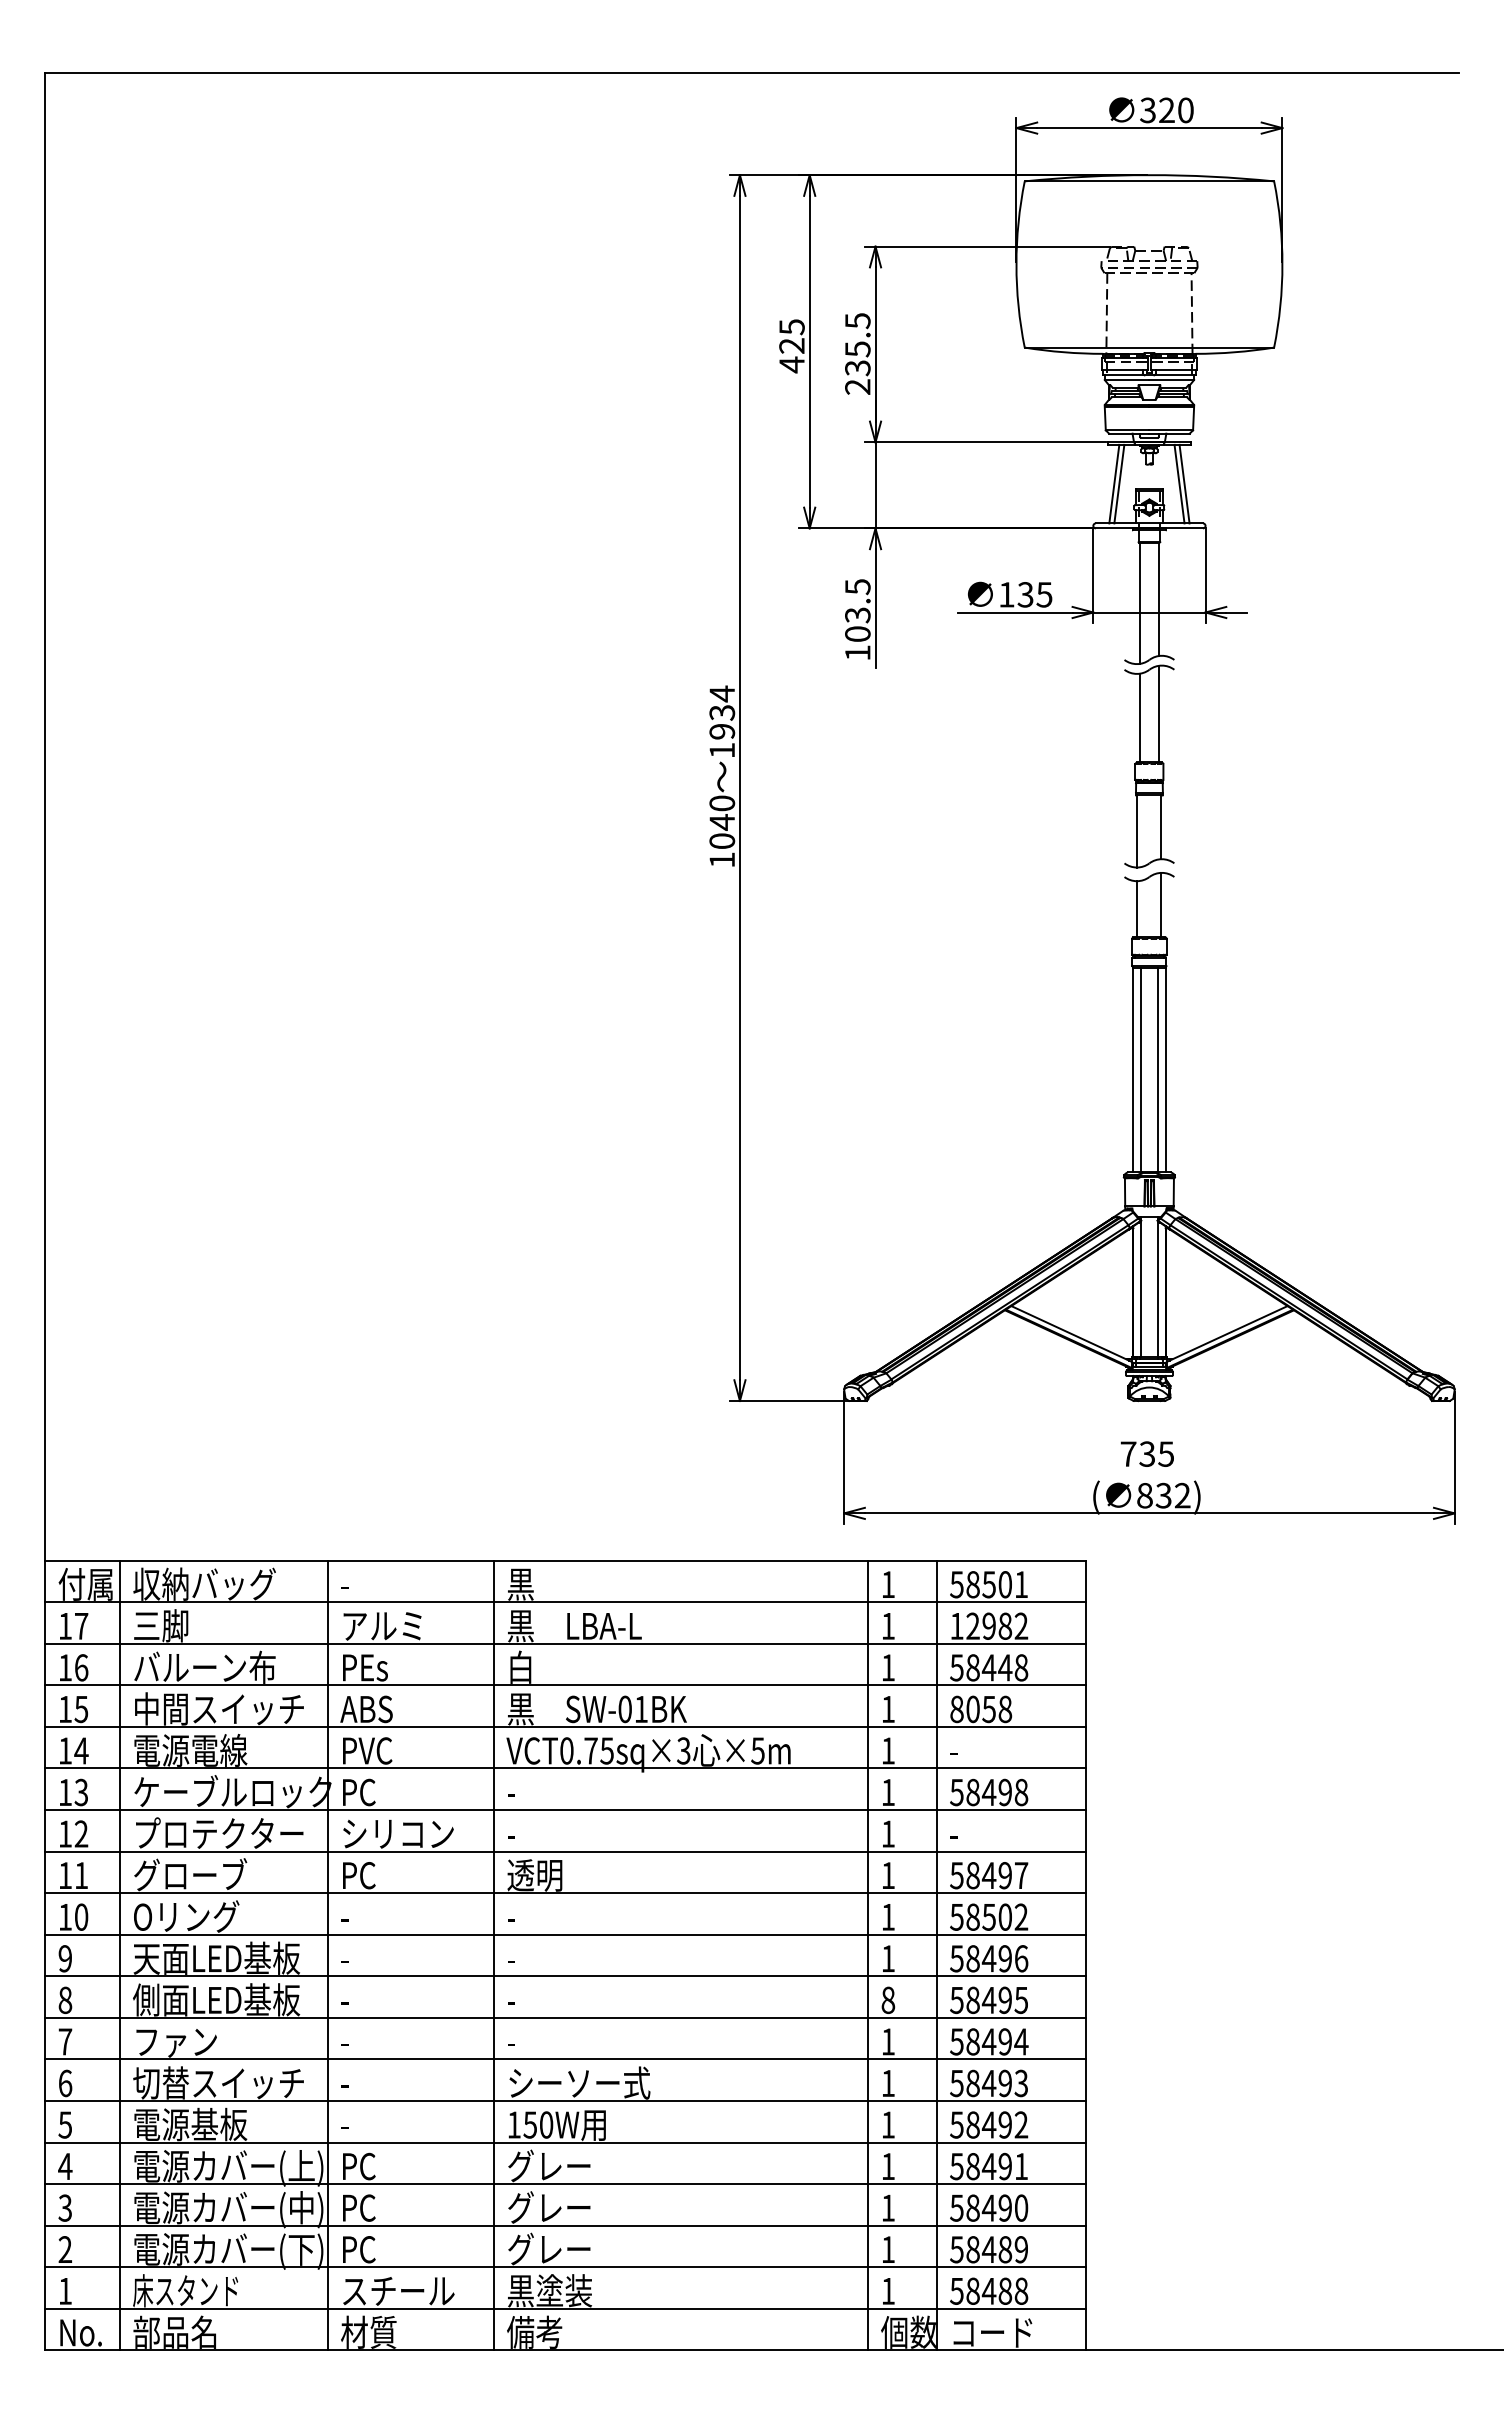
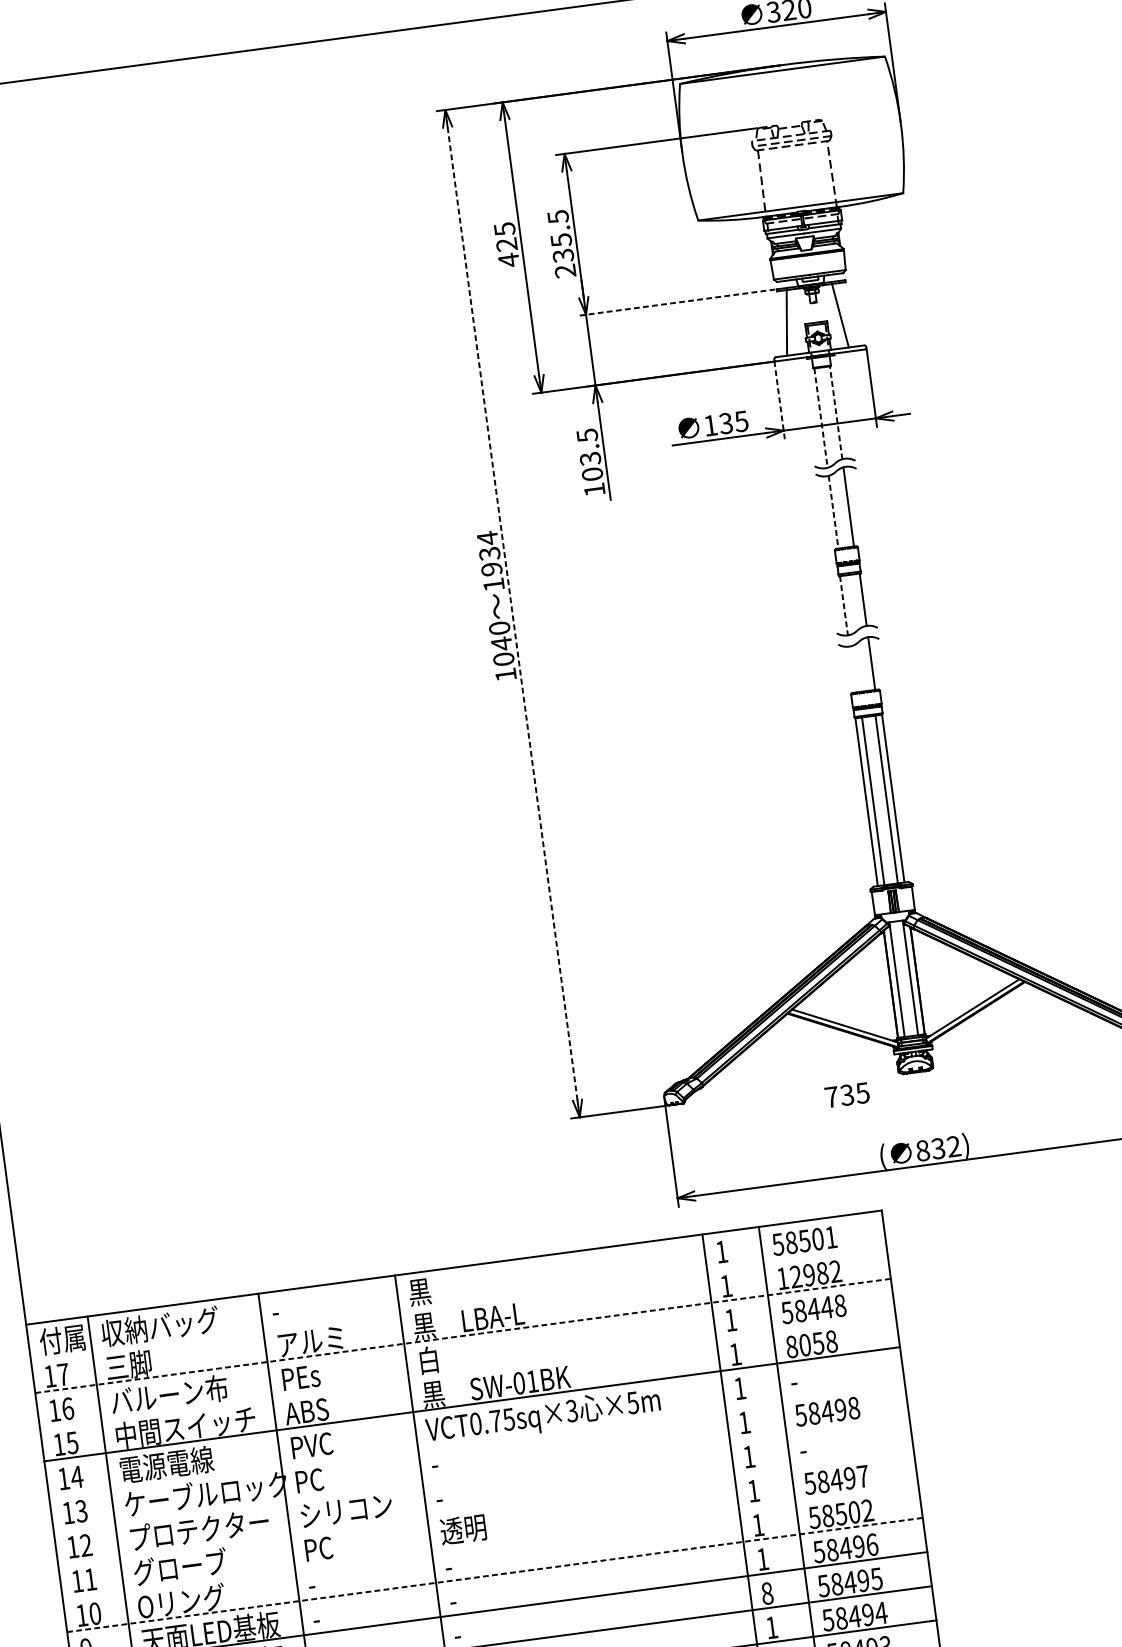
line: (984, 442) -> (675, 302), solid -> dashed
line: (1119, 483) -> (791, 321), removed
line: (1184, 483) -> (844, 314), removed
line: (1093, 575) -> (779, 400), solid -> dashed
line: (1158, 599) -> (835, 412), solid -> dashed
line: (1139, 603) -> (820, 418), solid -> dashed
line: (1139, 718) -> (833, 512), solid -> dashed
line: (739, 787) -> (512, 613), solid -> dashed
line: (1137, 832) -> (844, 606), solid -> dashed
line: (1137, 909) -> (852, 669), removed
text: (1146, 1453) -> (846, 1094), moved
line: (565, 1602) -> (458, 1302), removed
line: (565, 1643) -> (462, 1335), solid -> dashed
line: (565, 1685) -> (467, 1370), removed
line: (565, 1768) -> (476, 1438), removed
line: (565, 1810) -> (481, 1472), removed
line: (565, 1851) -> (485, 1506), removed
line: (565, 1893) -> (490, 1541), removed
line: (565, 1934) -> (494, 1574), solid -> dashed

